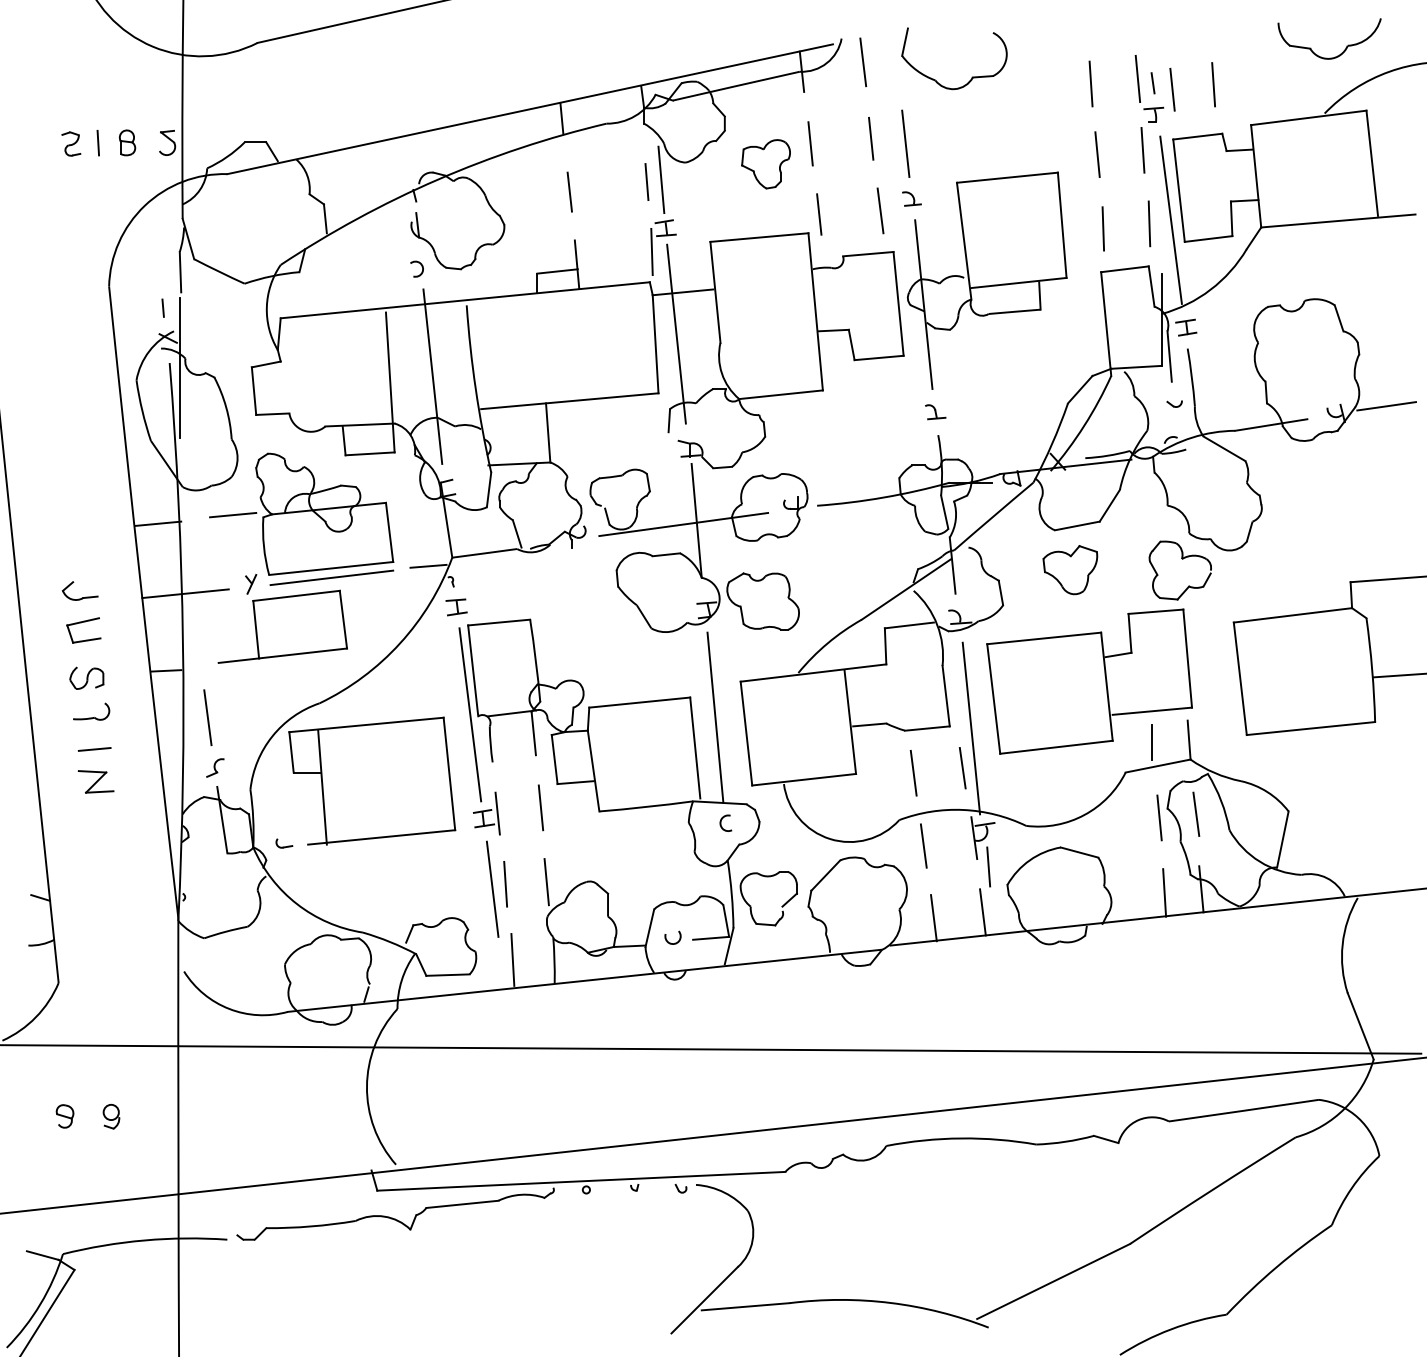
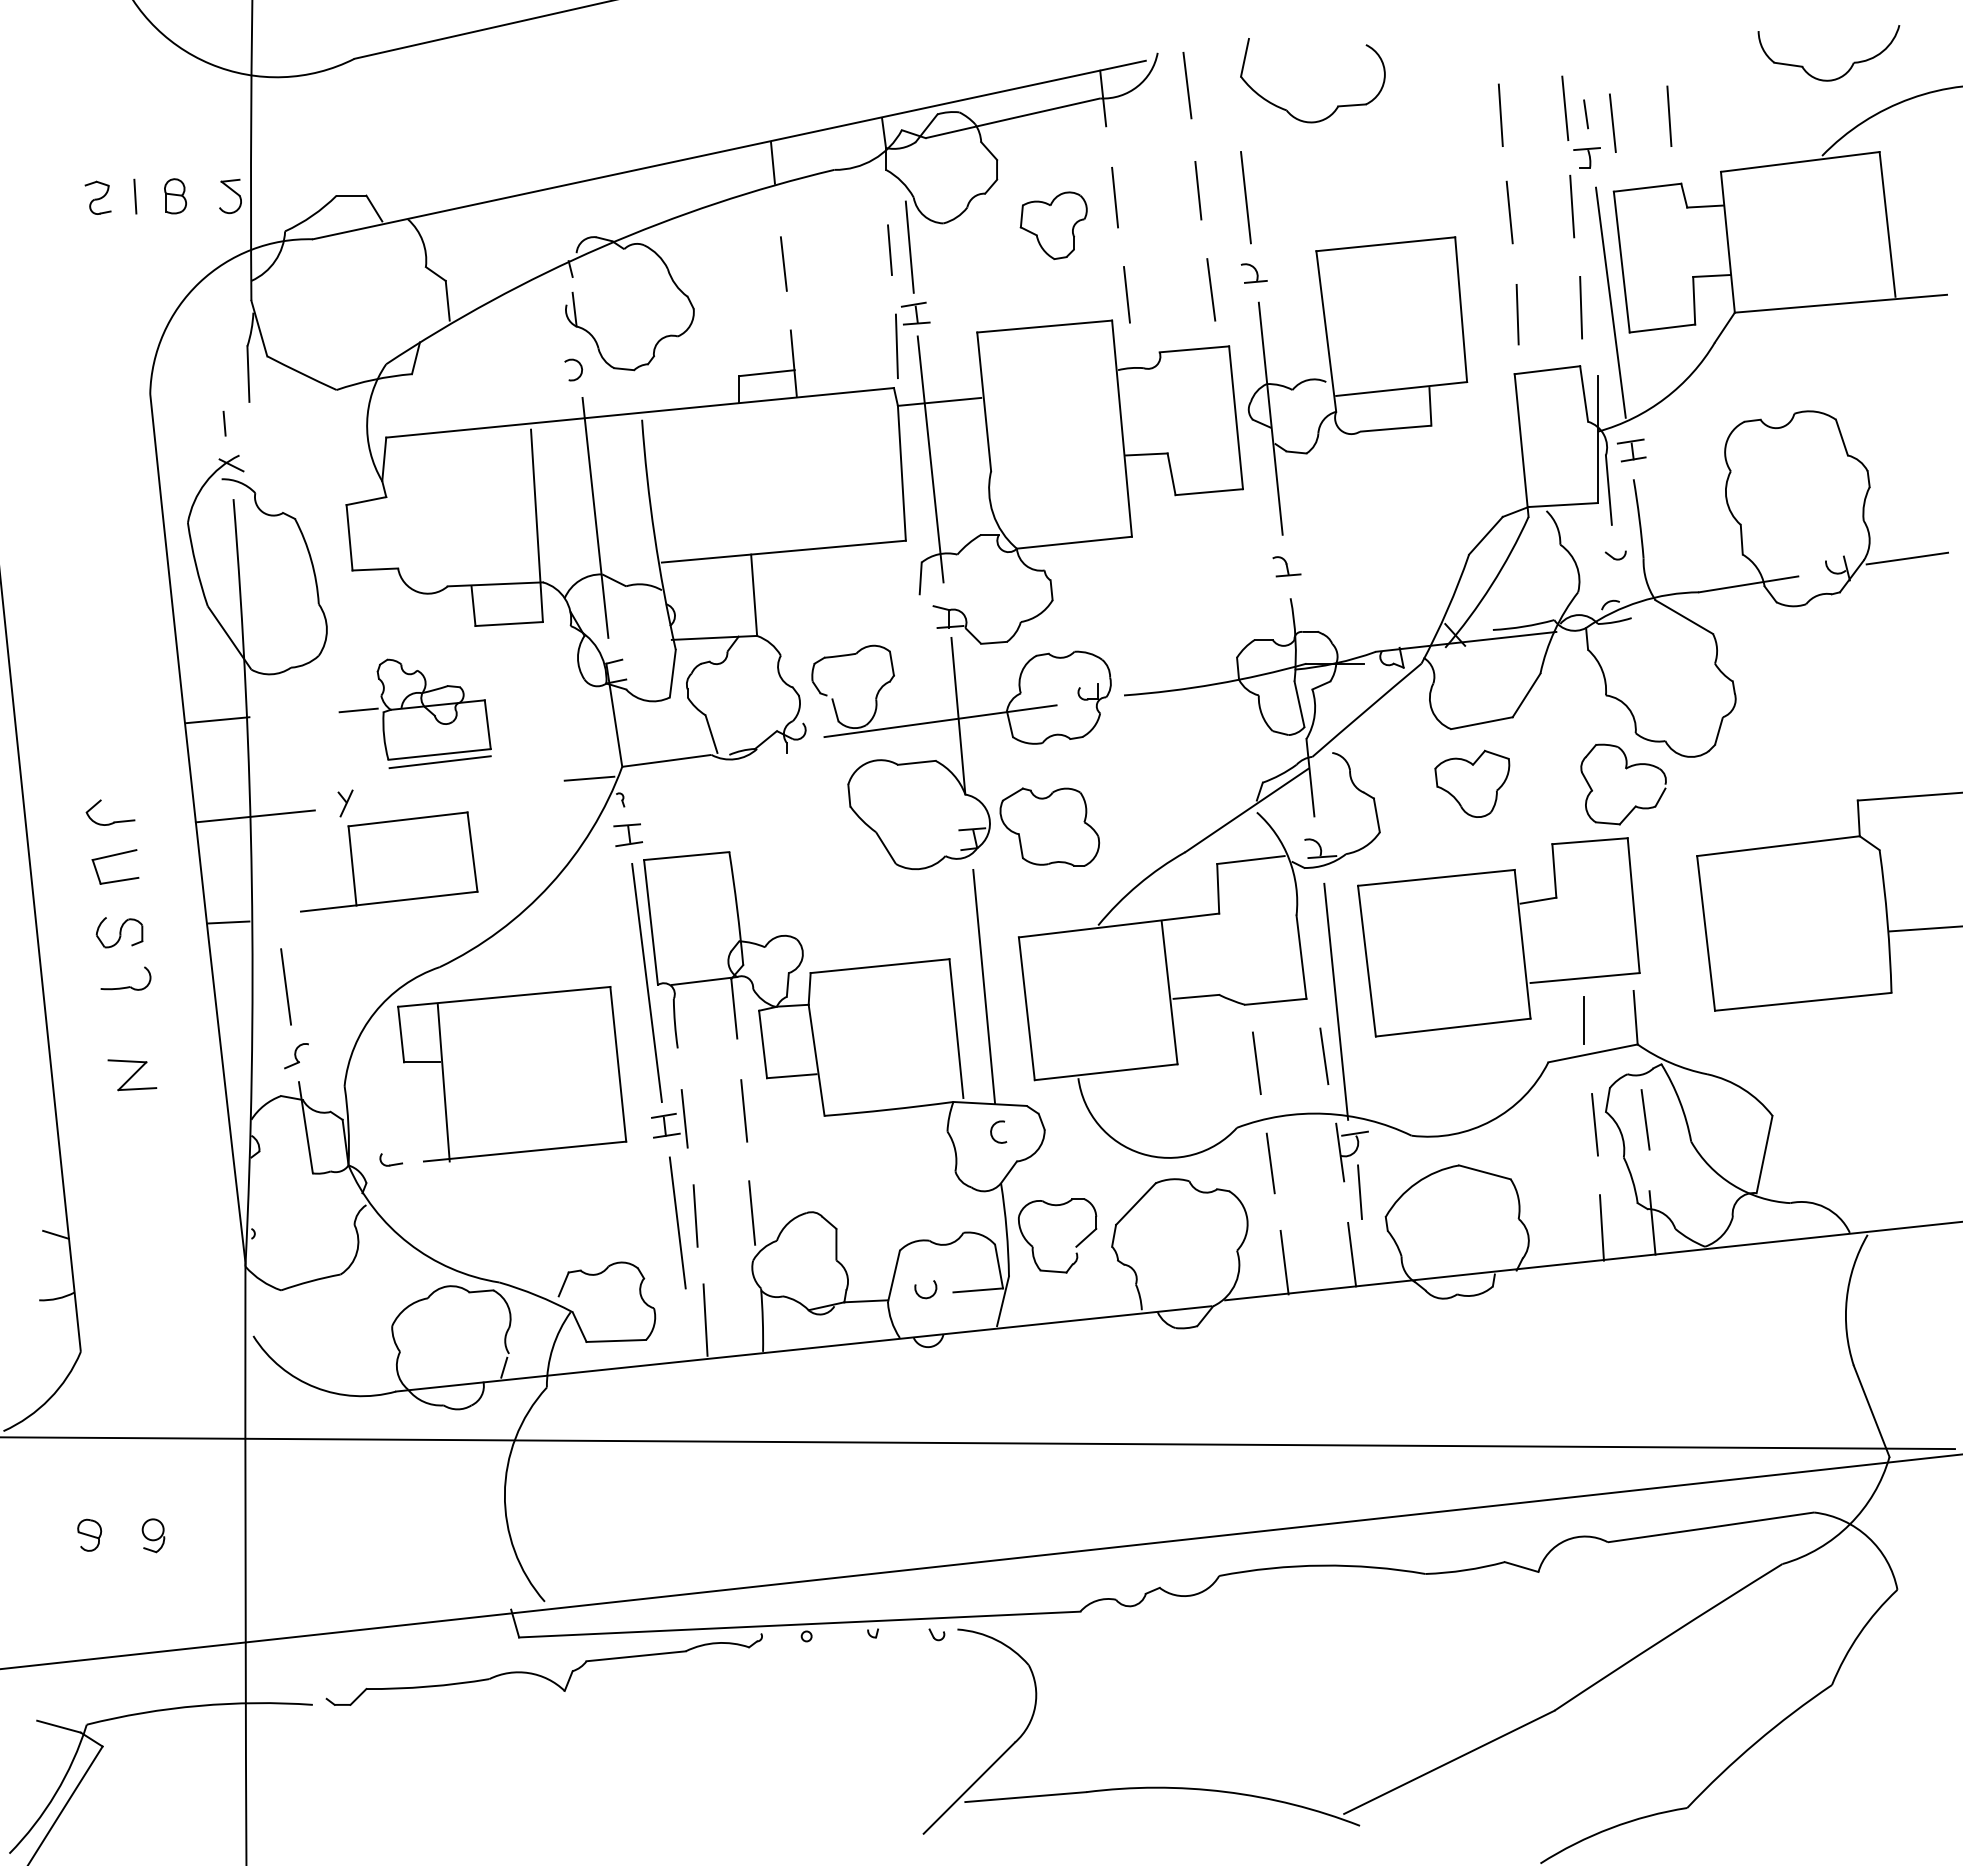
line: (179, 368) -> (247, 506), removed
part: (301, 518) -> (414, 712), size x0.6
line: (94, 749) -> (130, 1030), removed

